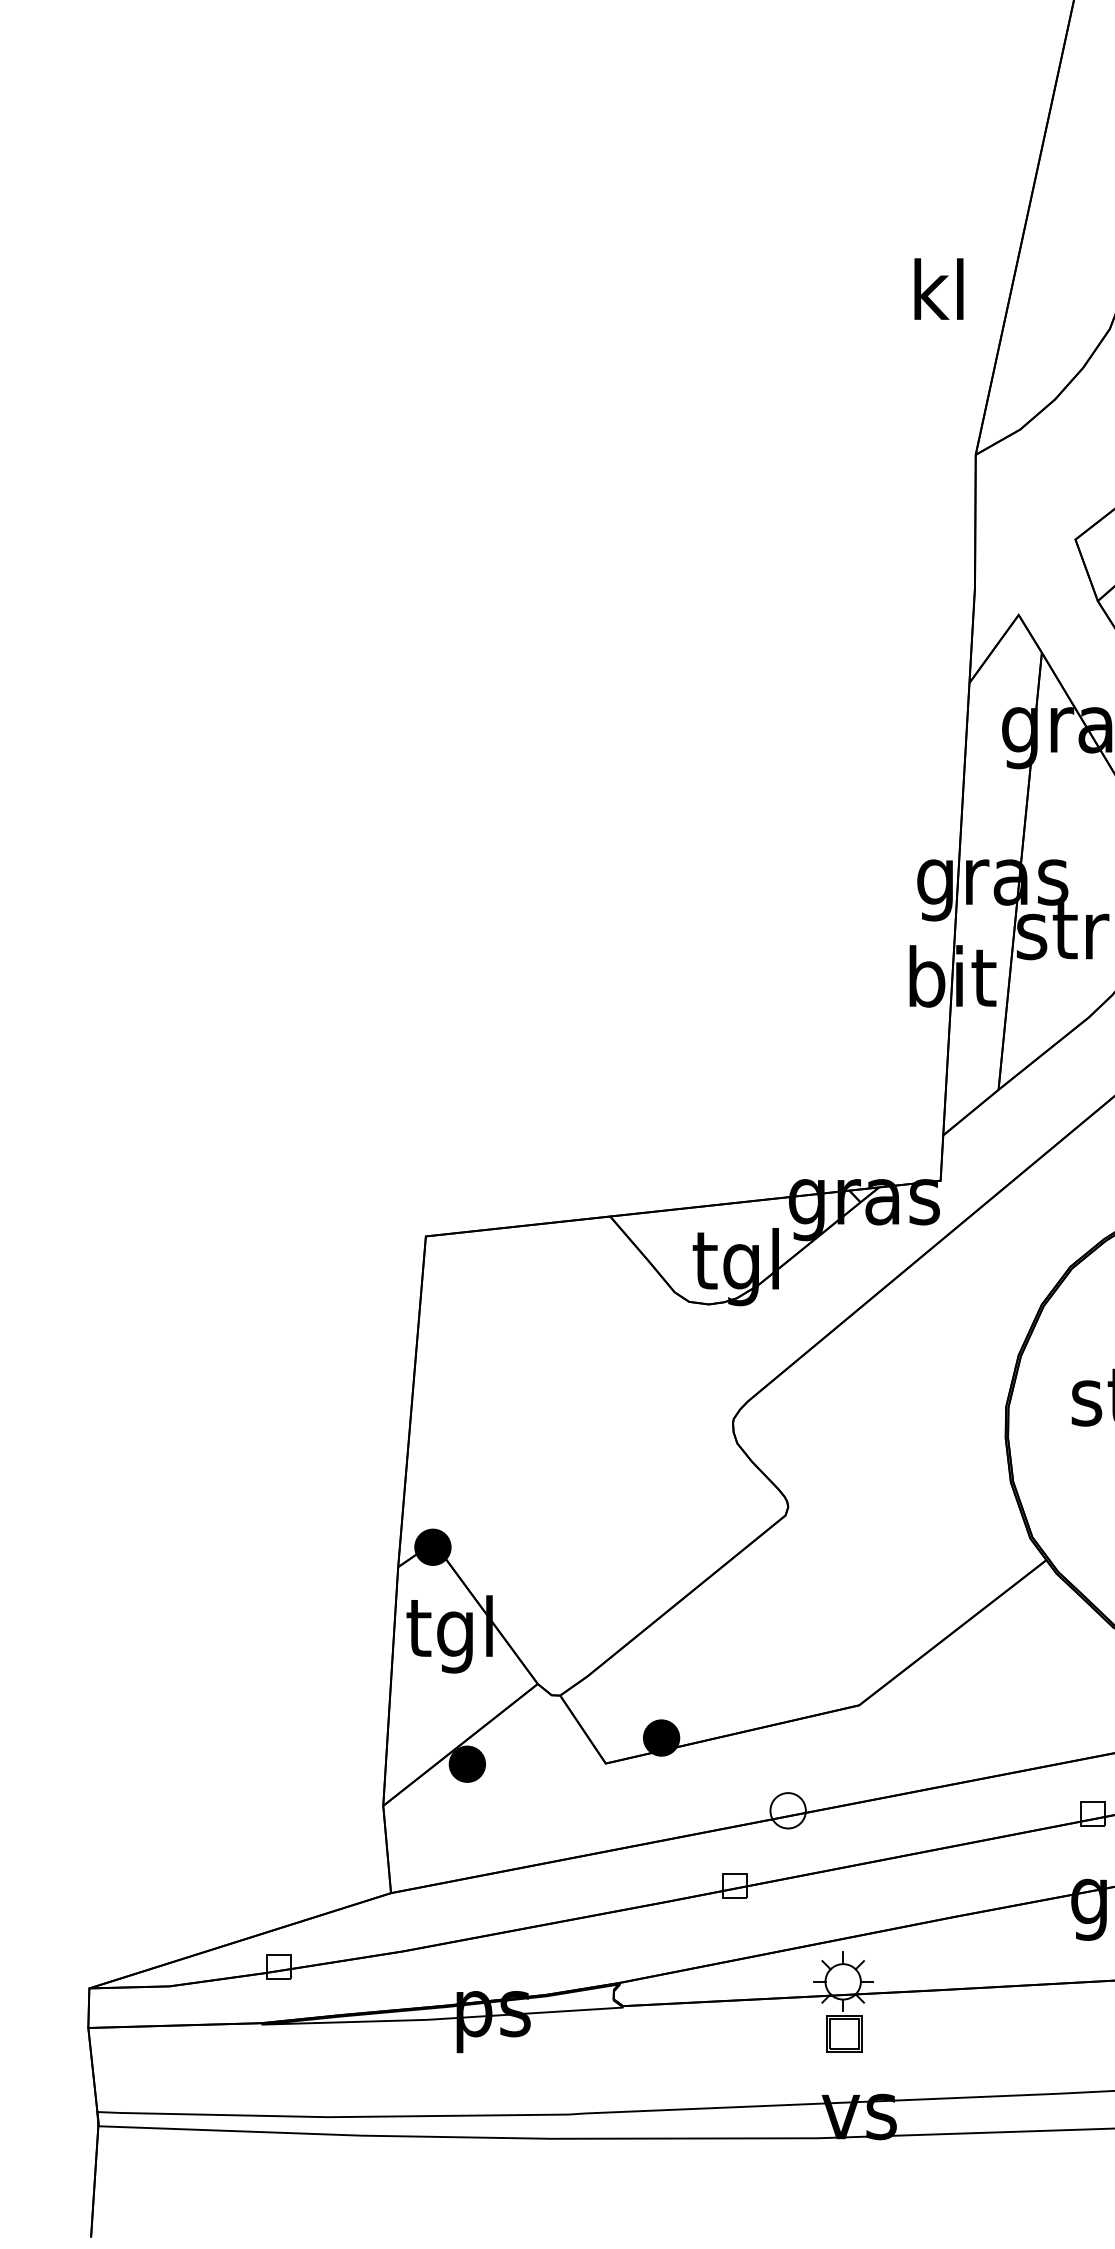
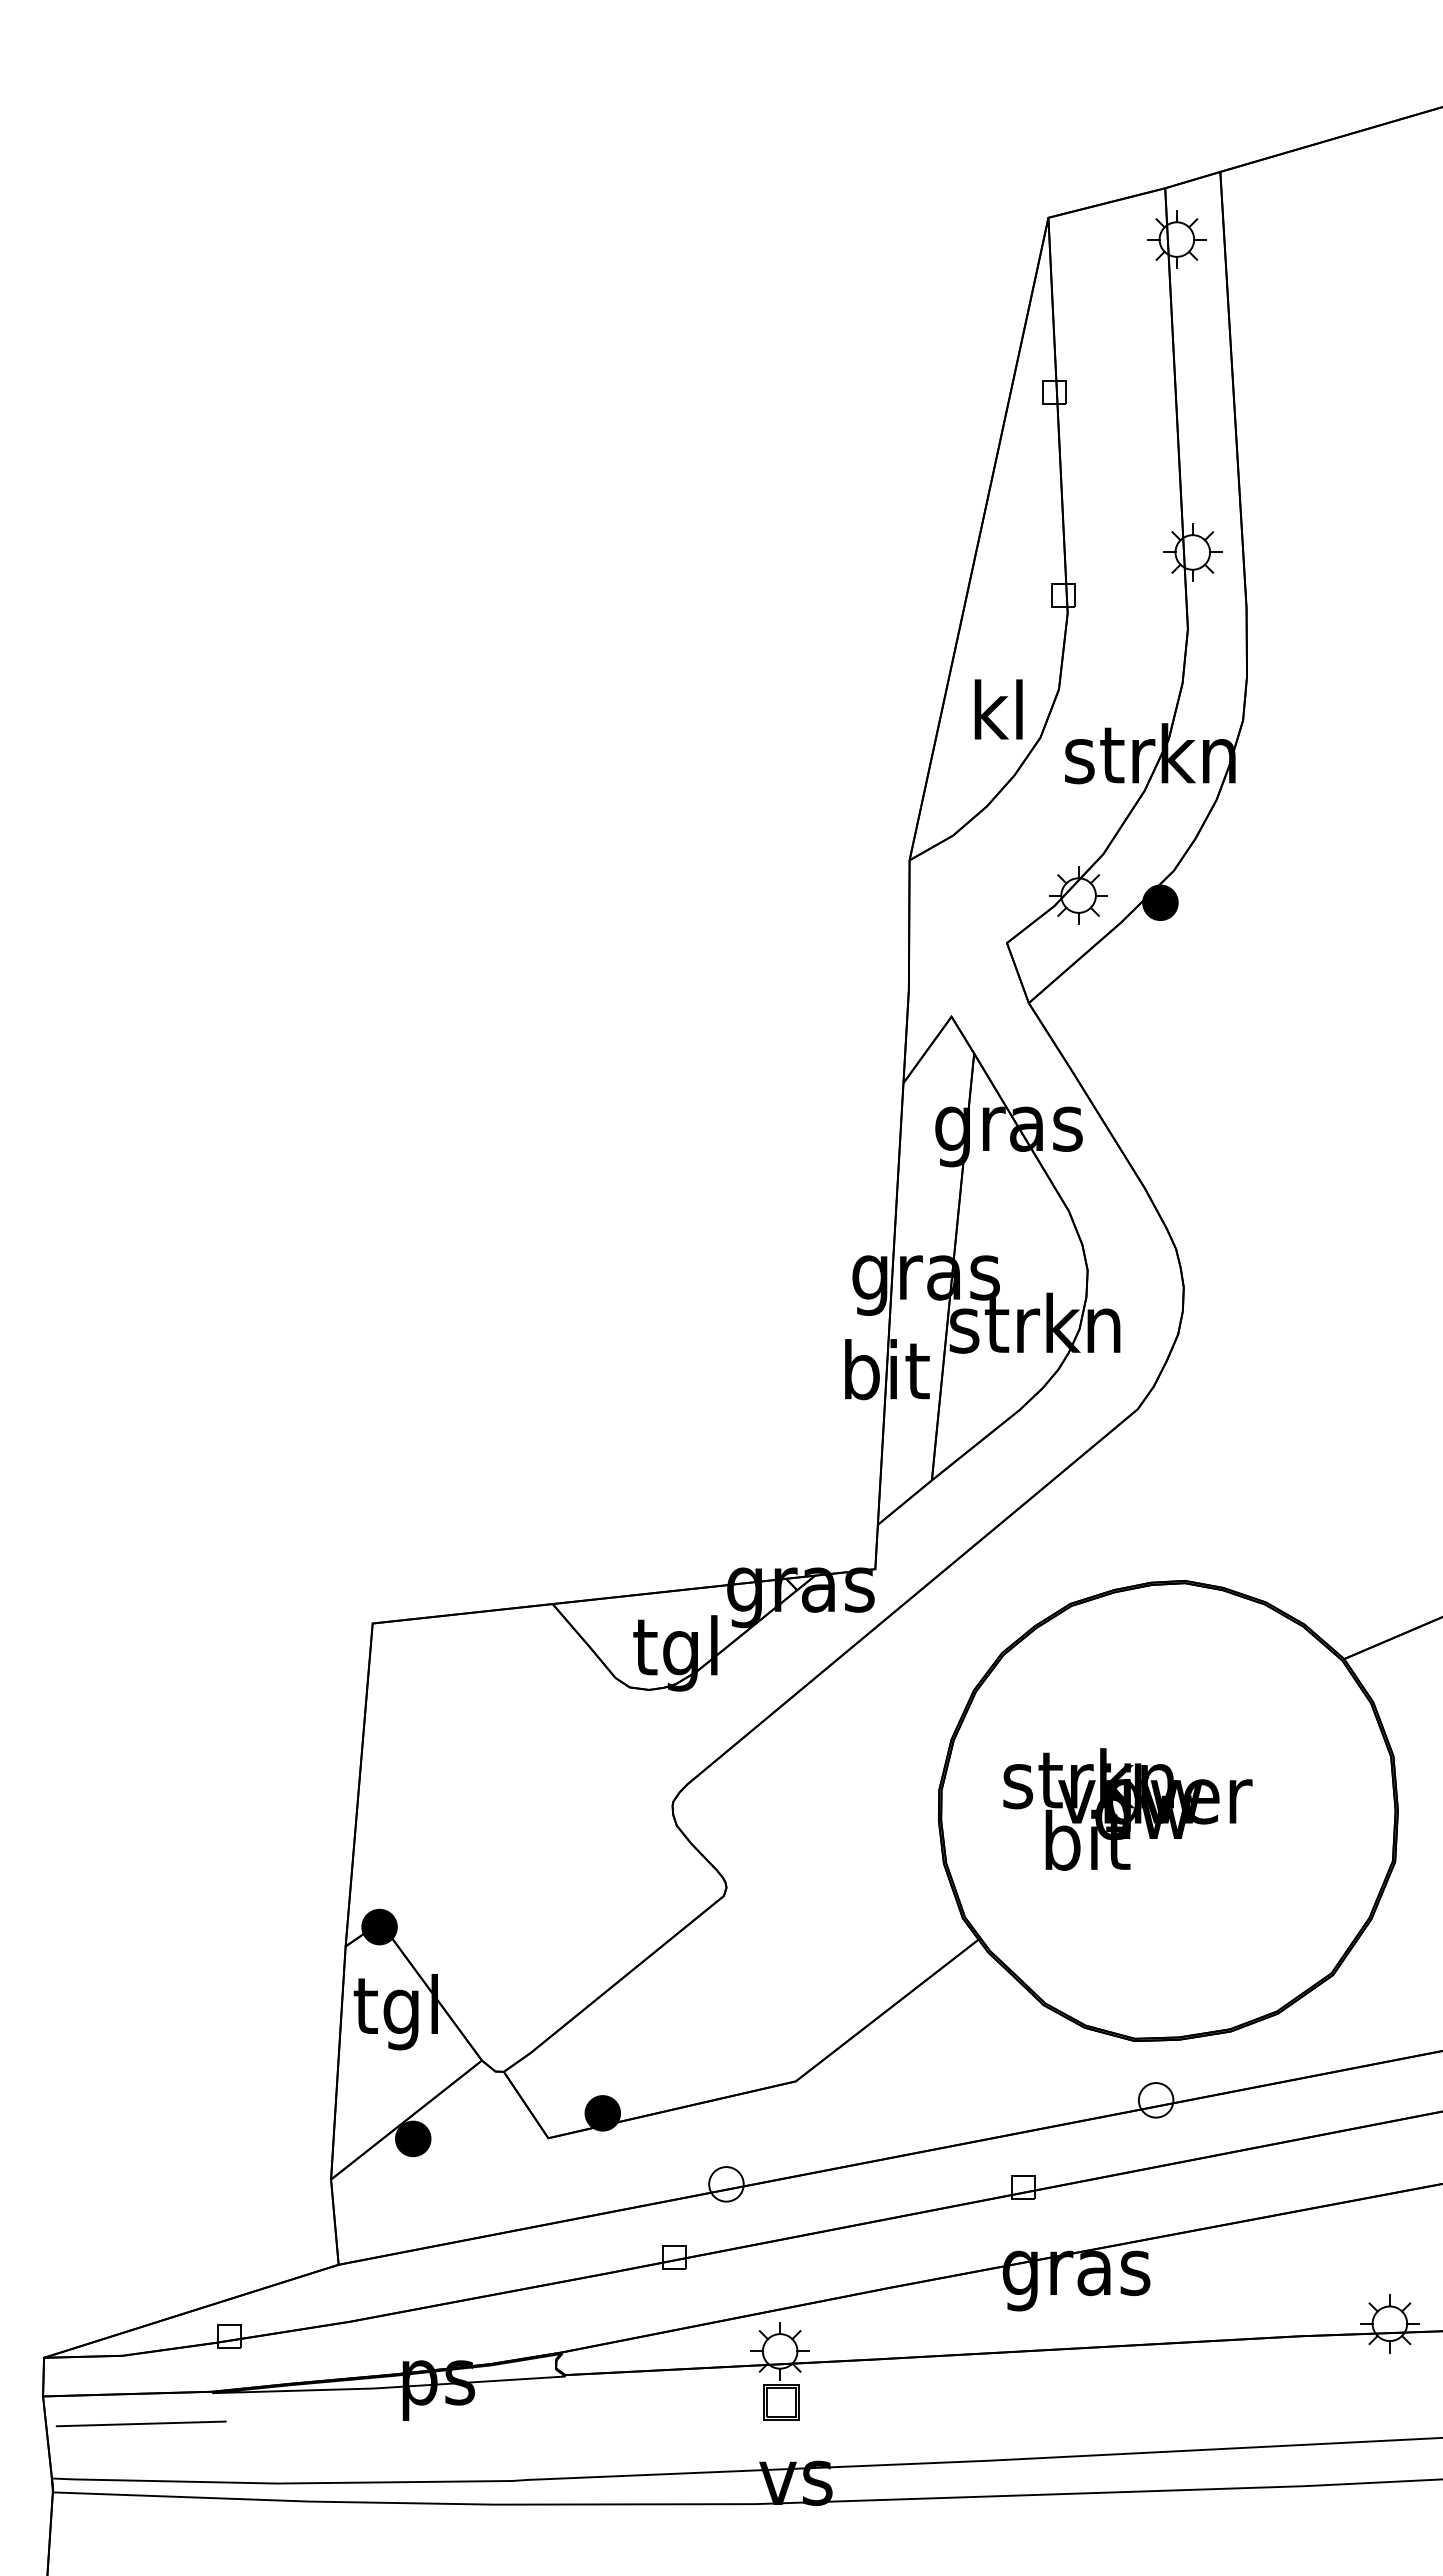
text: (938, 289) -> (998, 709), moved
line: (188, 2055) -> (140, 2423), added

